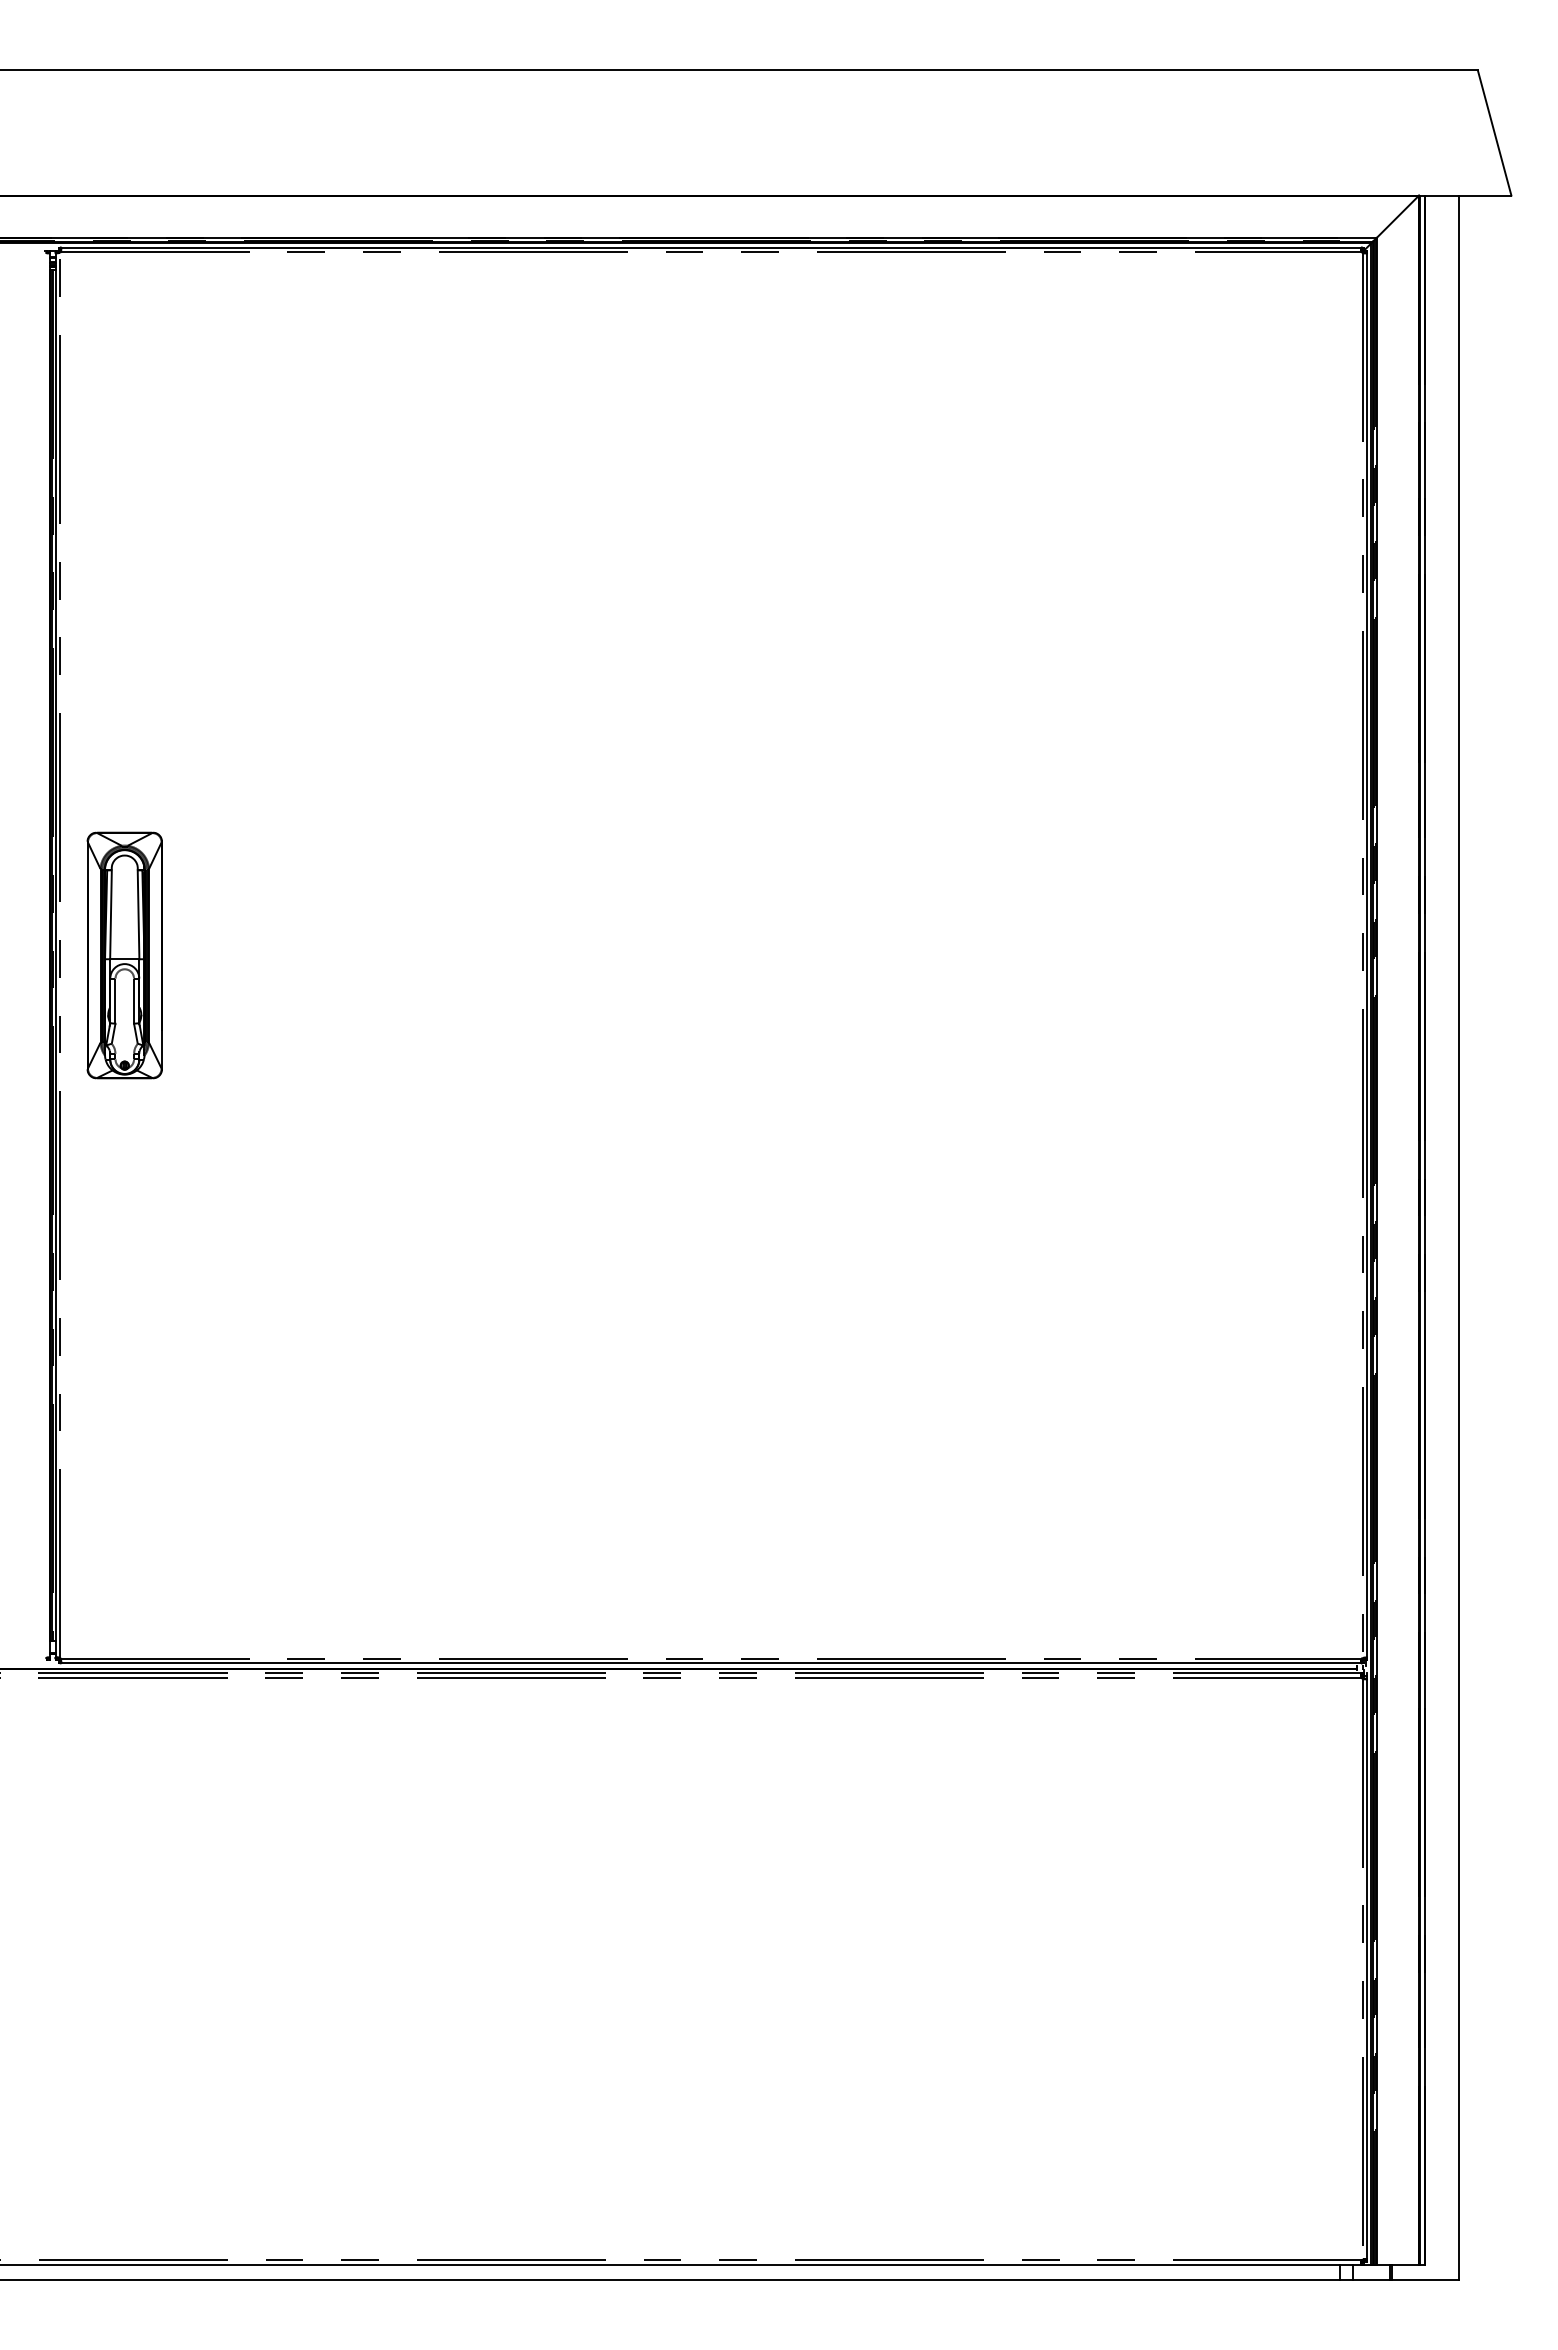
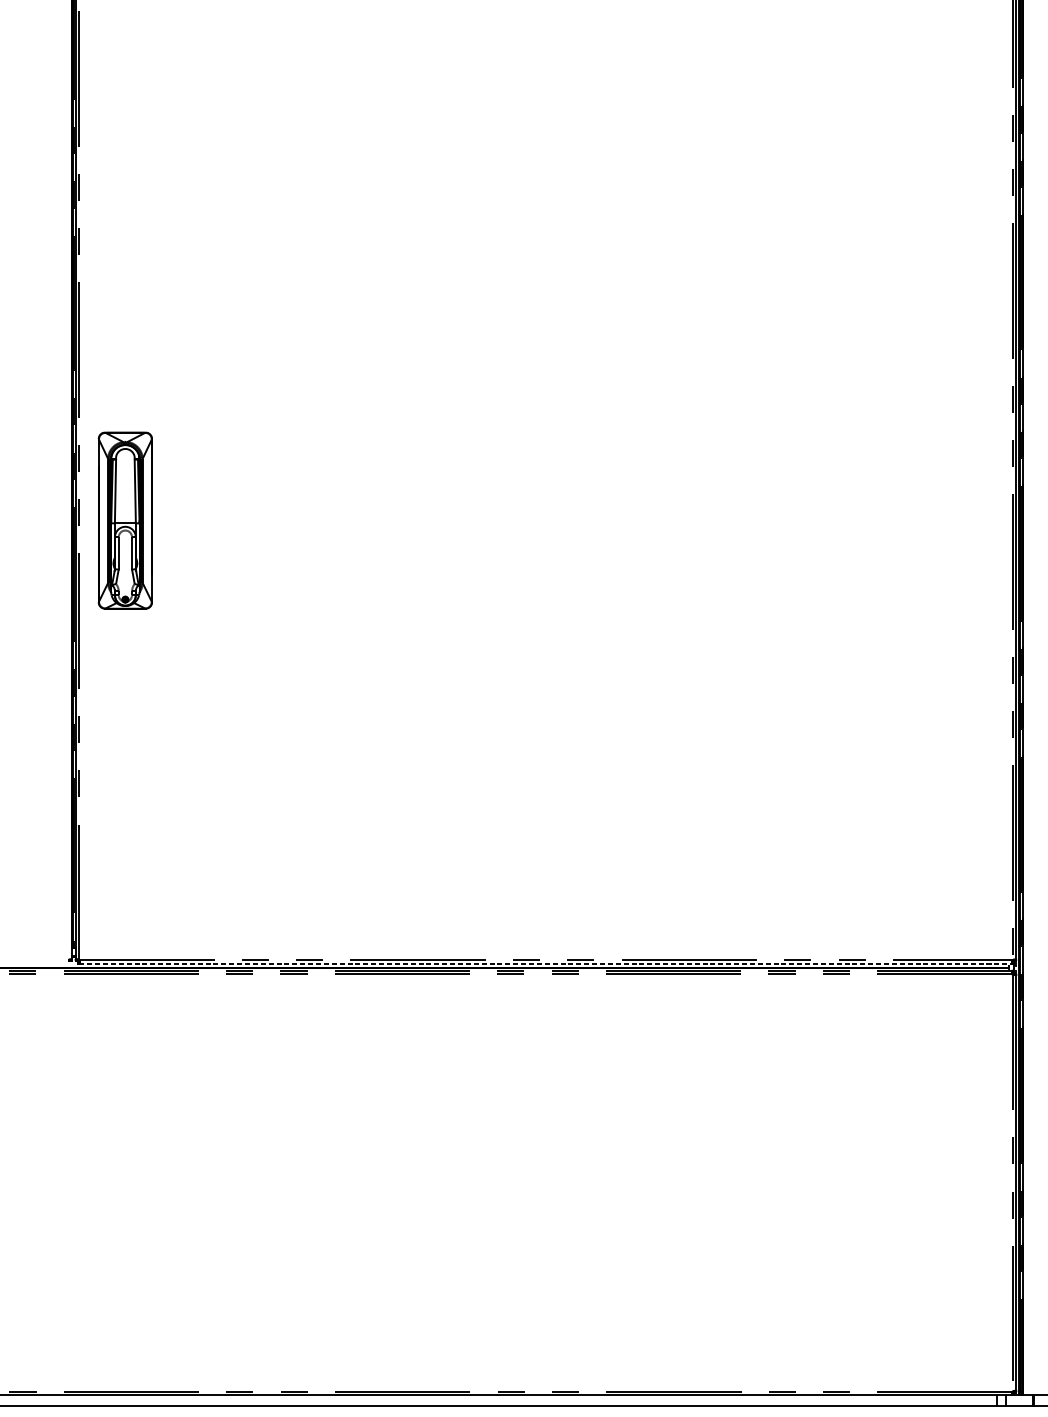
part: (124, 955) -> (125, 520), moved
line: (711, 1663) -> (546, 963), solid -> dashed

